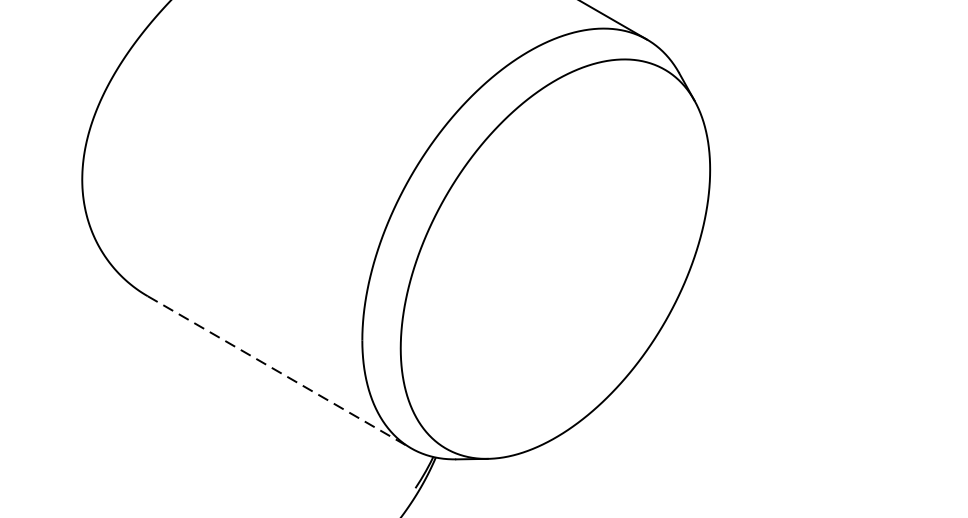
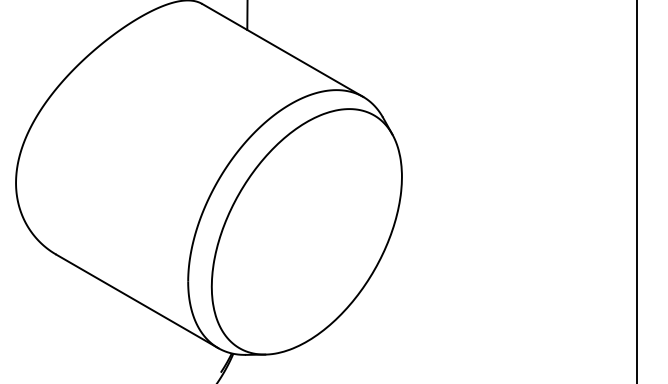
line: (279, 372) -> (137, 301), dashed -> solid

